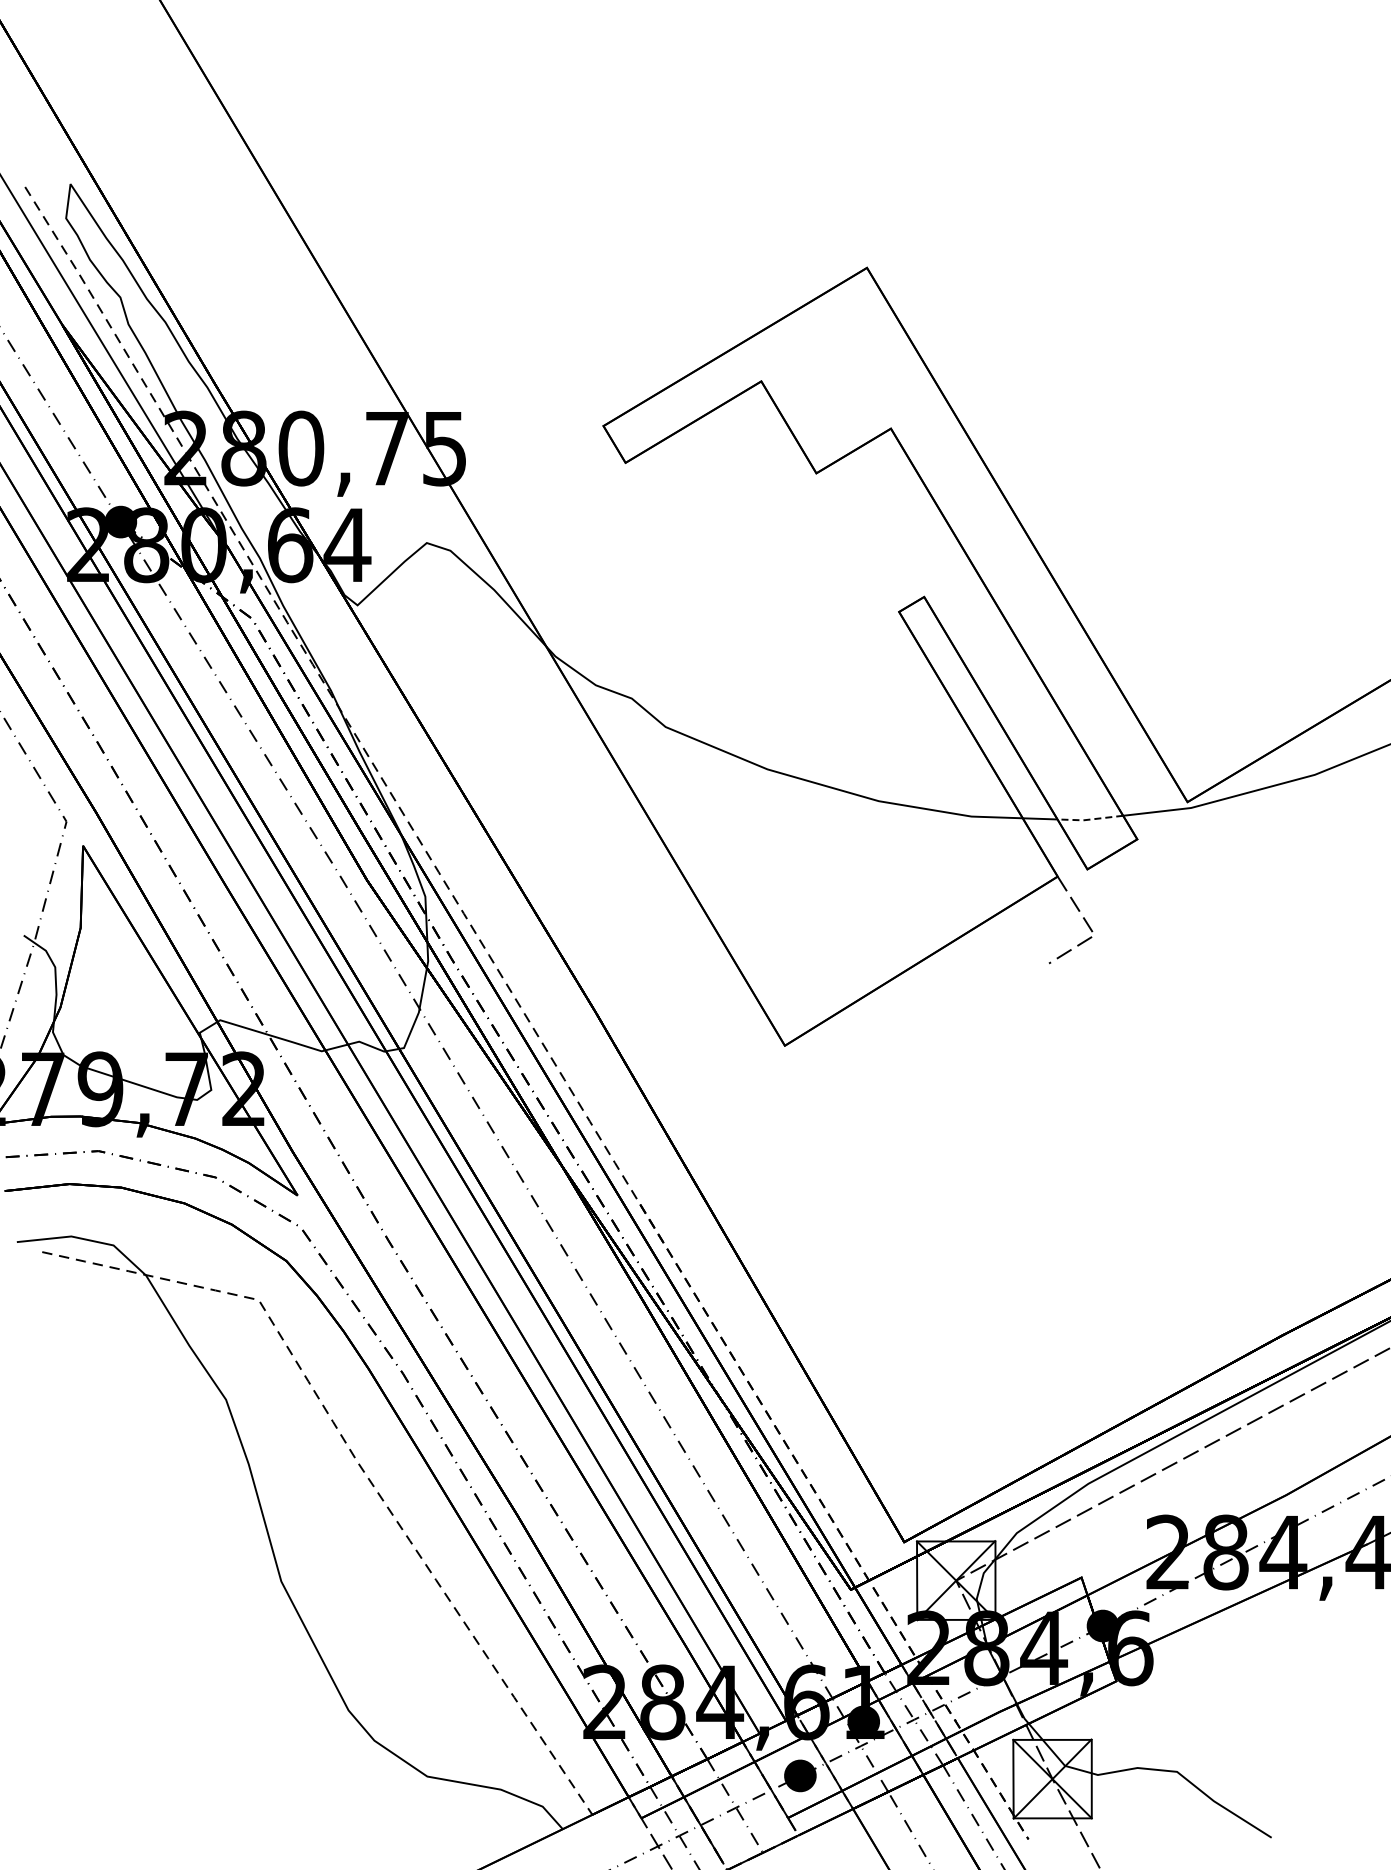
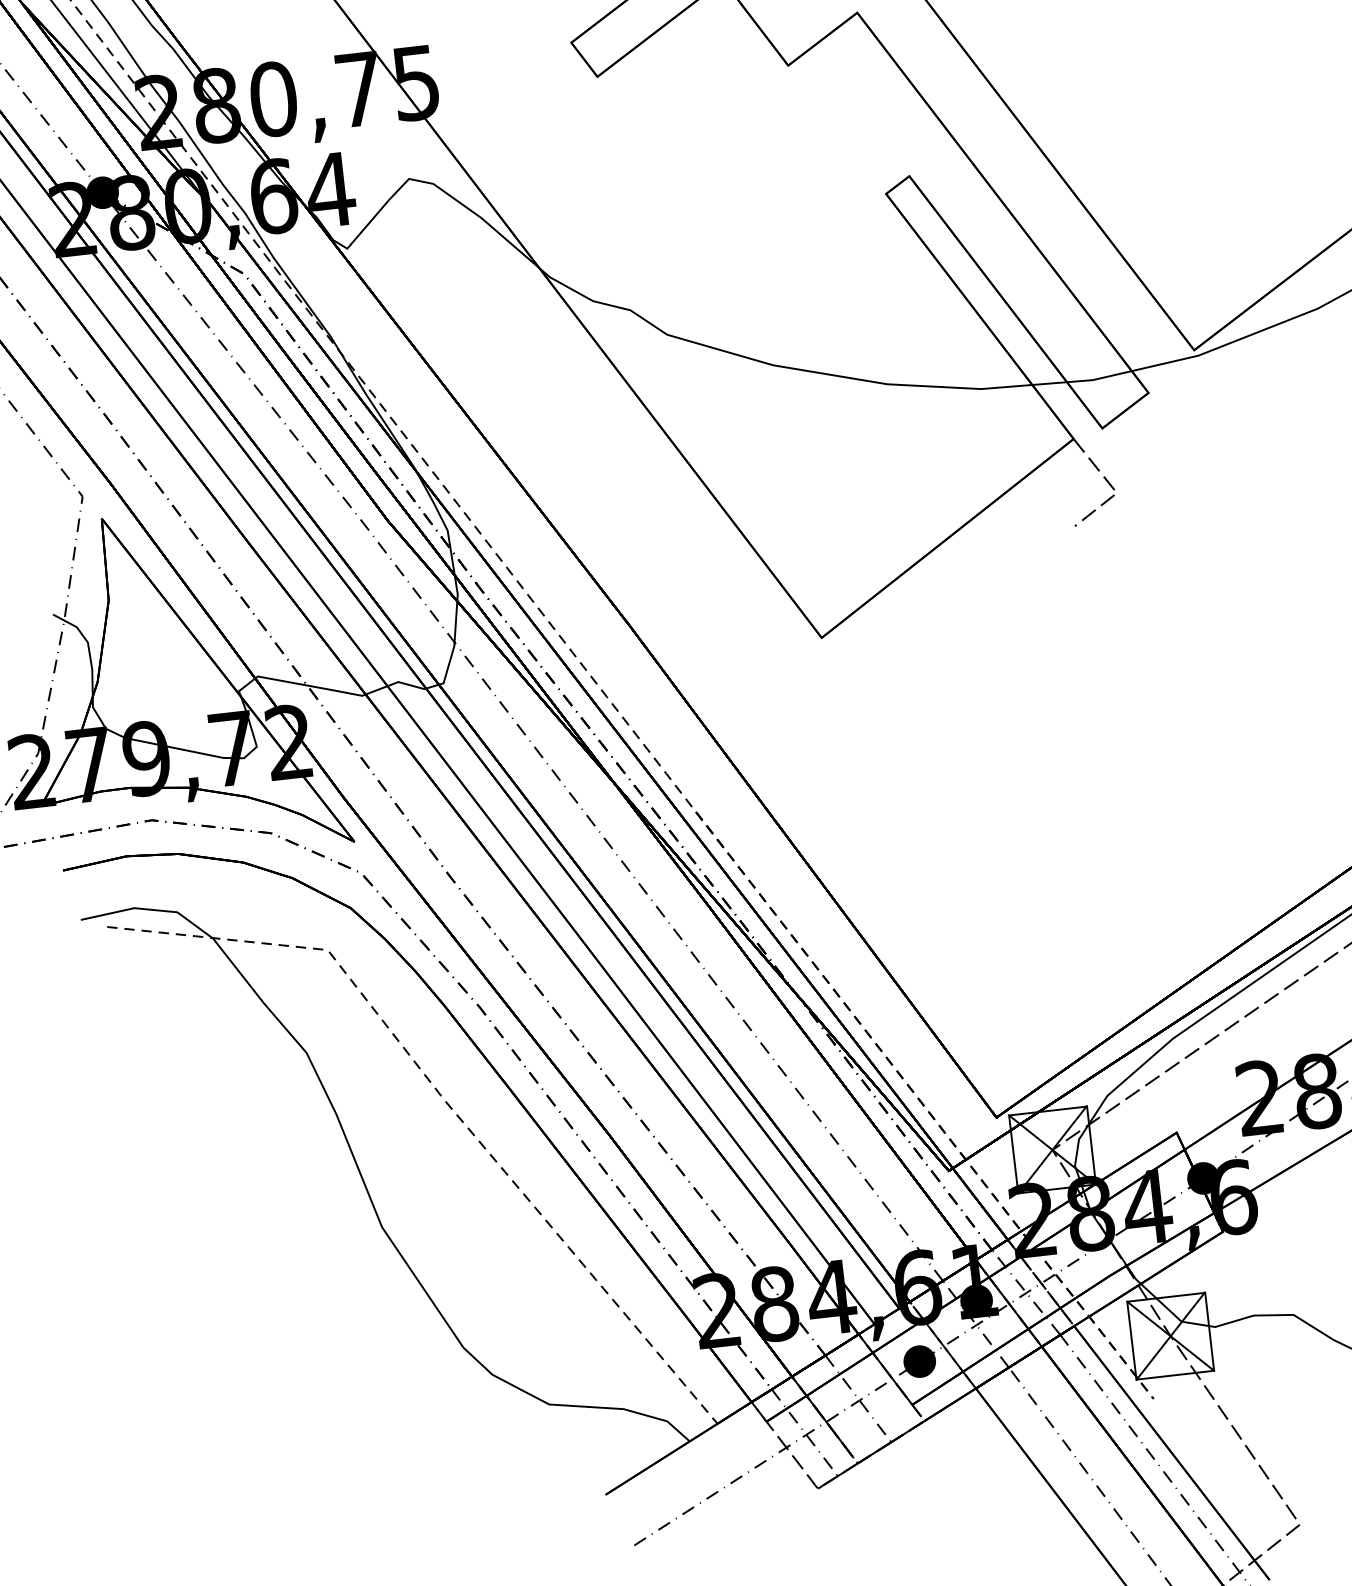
line: (1089, 819) -> (1098, 378), dashed -> solid

